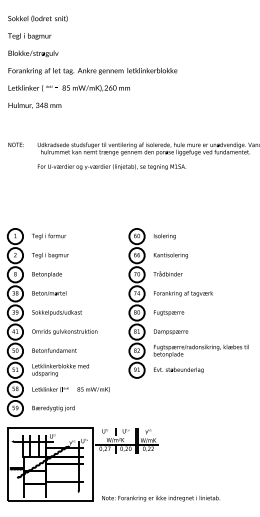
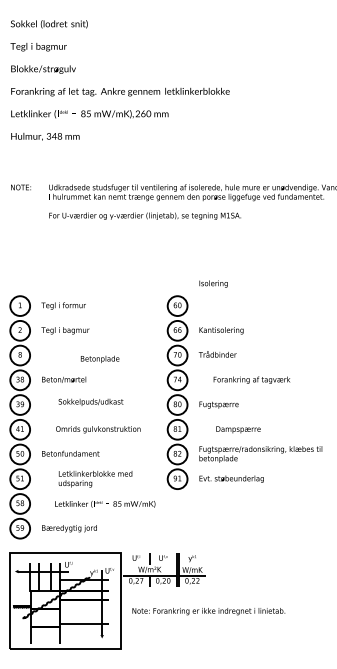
text: (164, 236) -> (213, 284), moved
text: (46, 274) -> (99, 359), moved
text: (183, 293) -> (251, 379), moved
text: (56, 312) -> (90, 401), moved
text: (64, 331) -> (97, 428), moved
text: (171, 331) -> (239, 428), moved
text: (60, 370) -> (95, 479), moved
text: (70, 389) -> (104, 504), moved
text: (160, 498) -> (207, 611), moved

